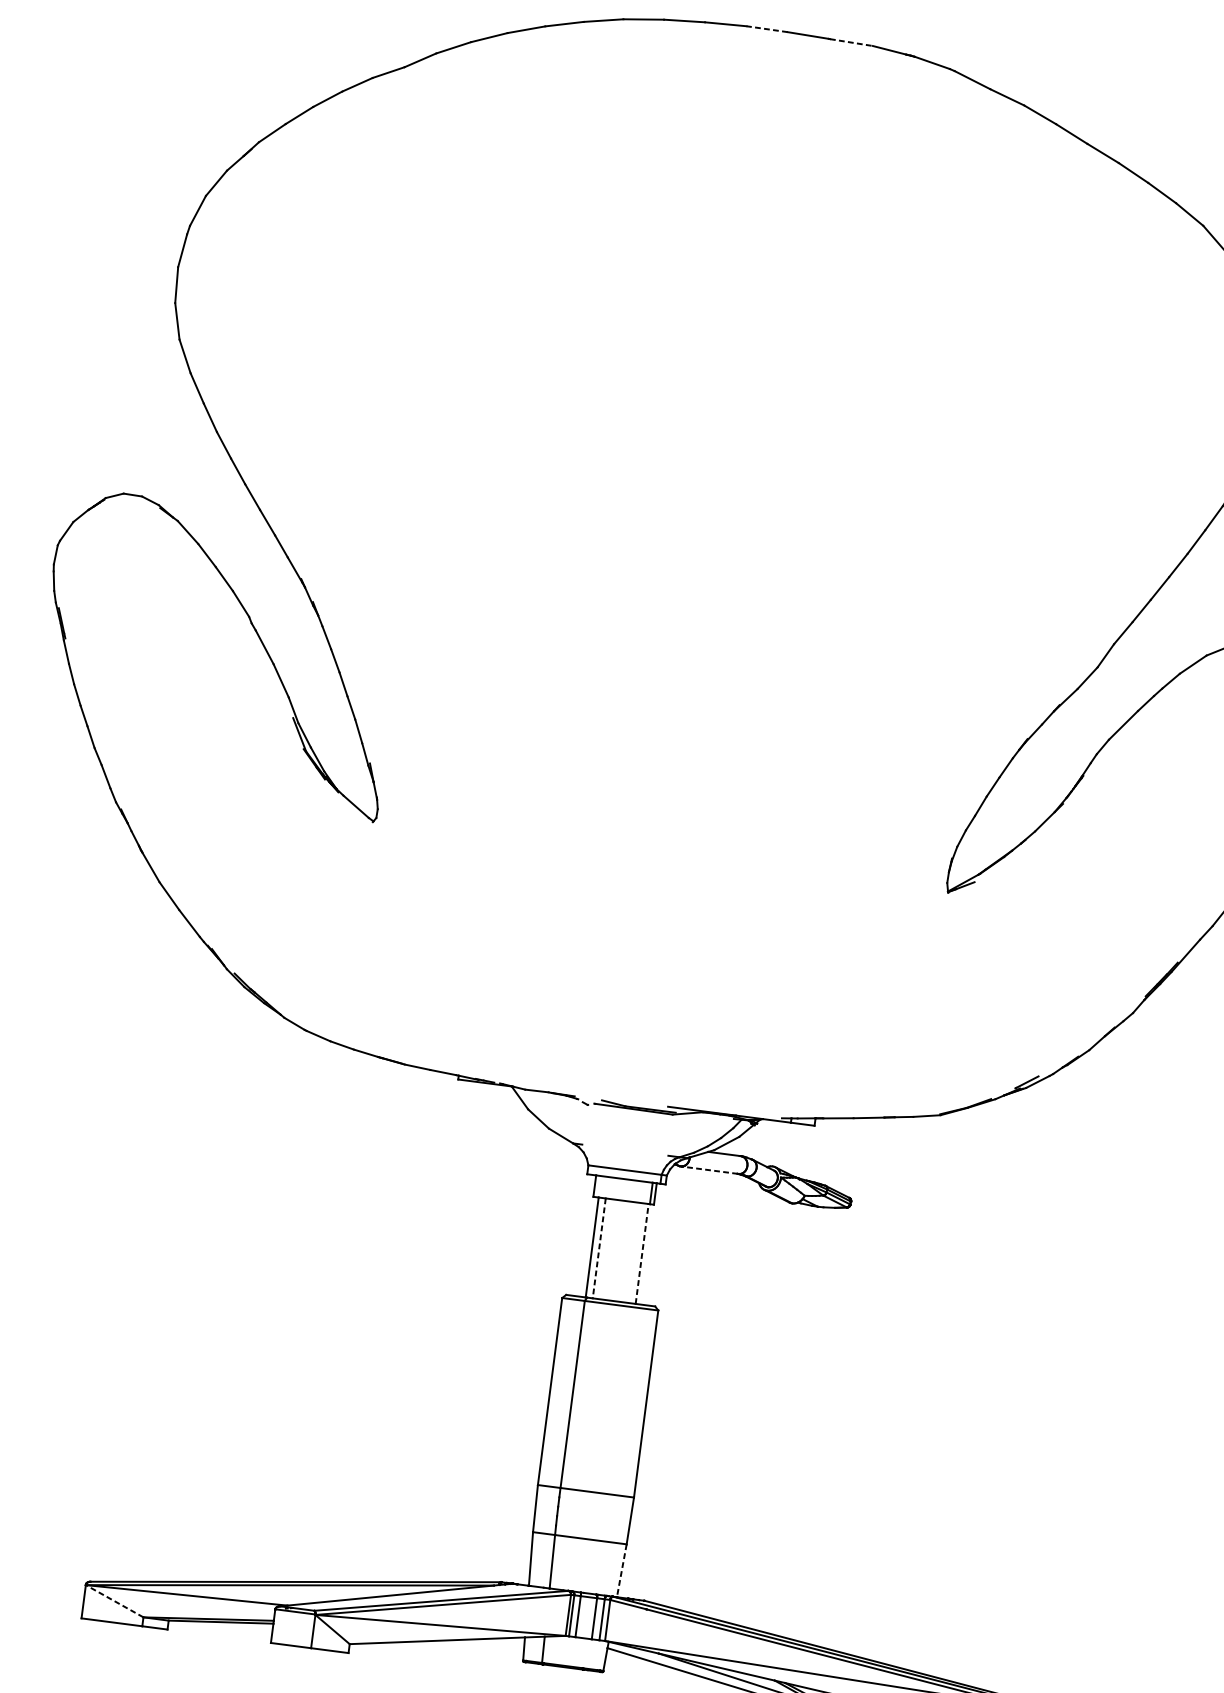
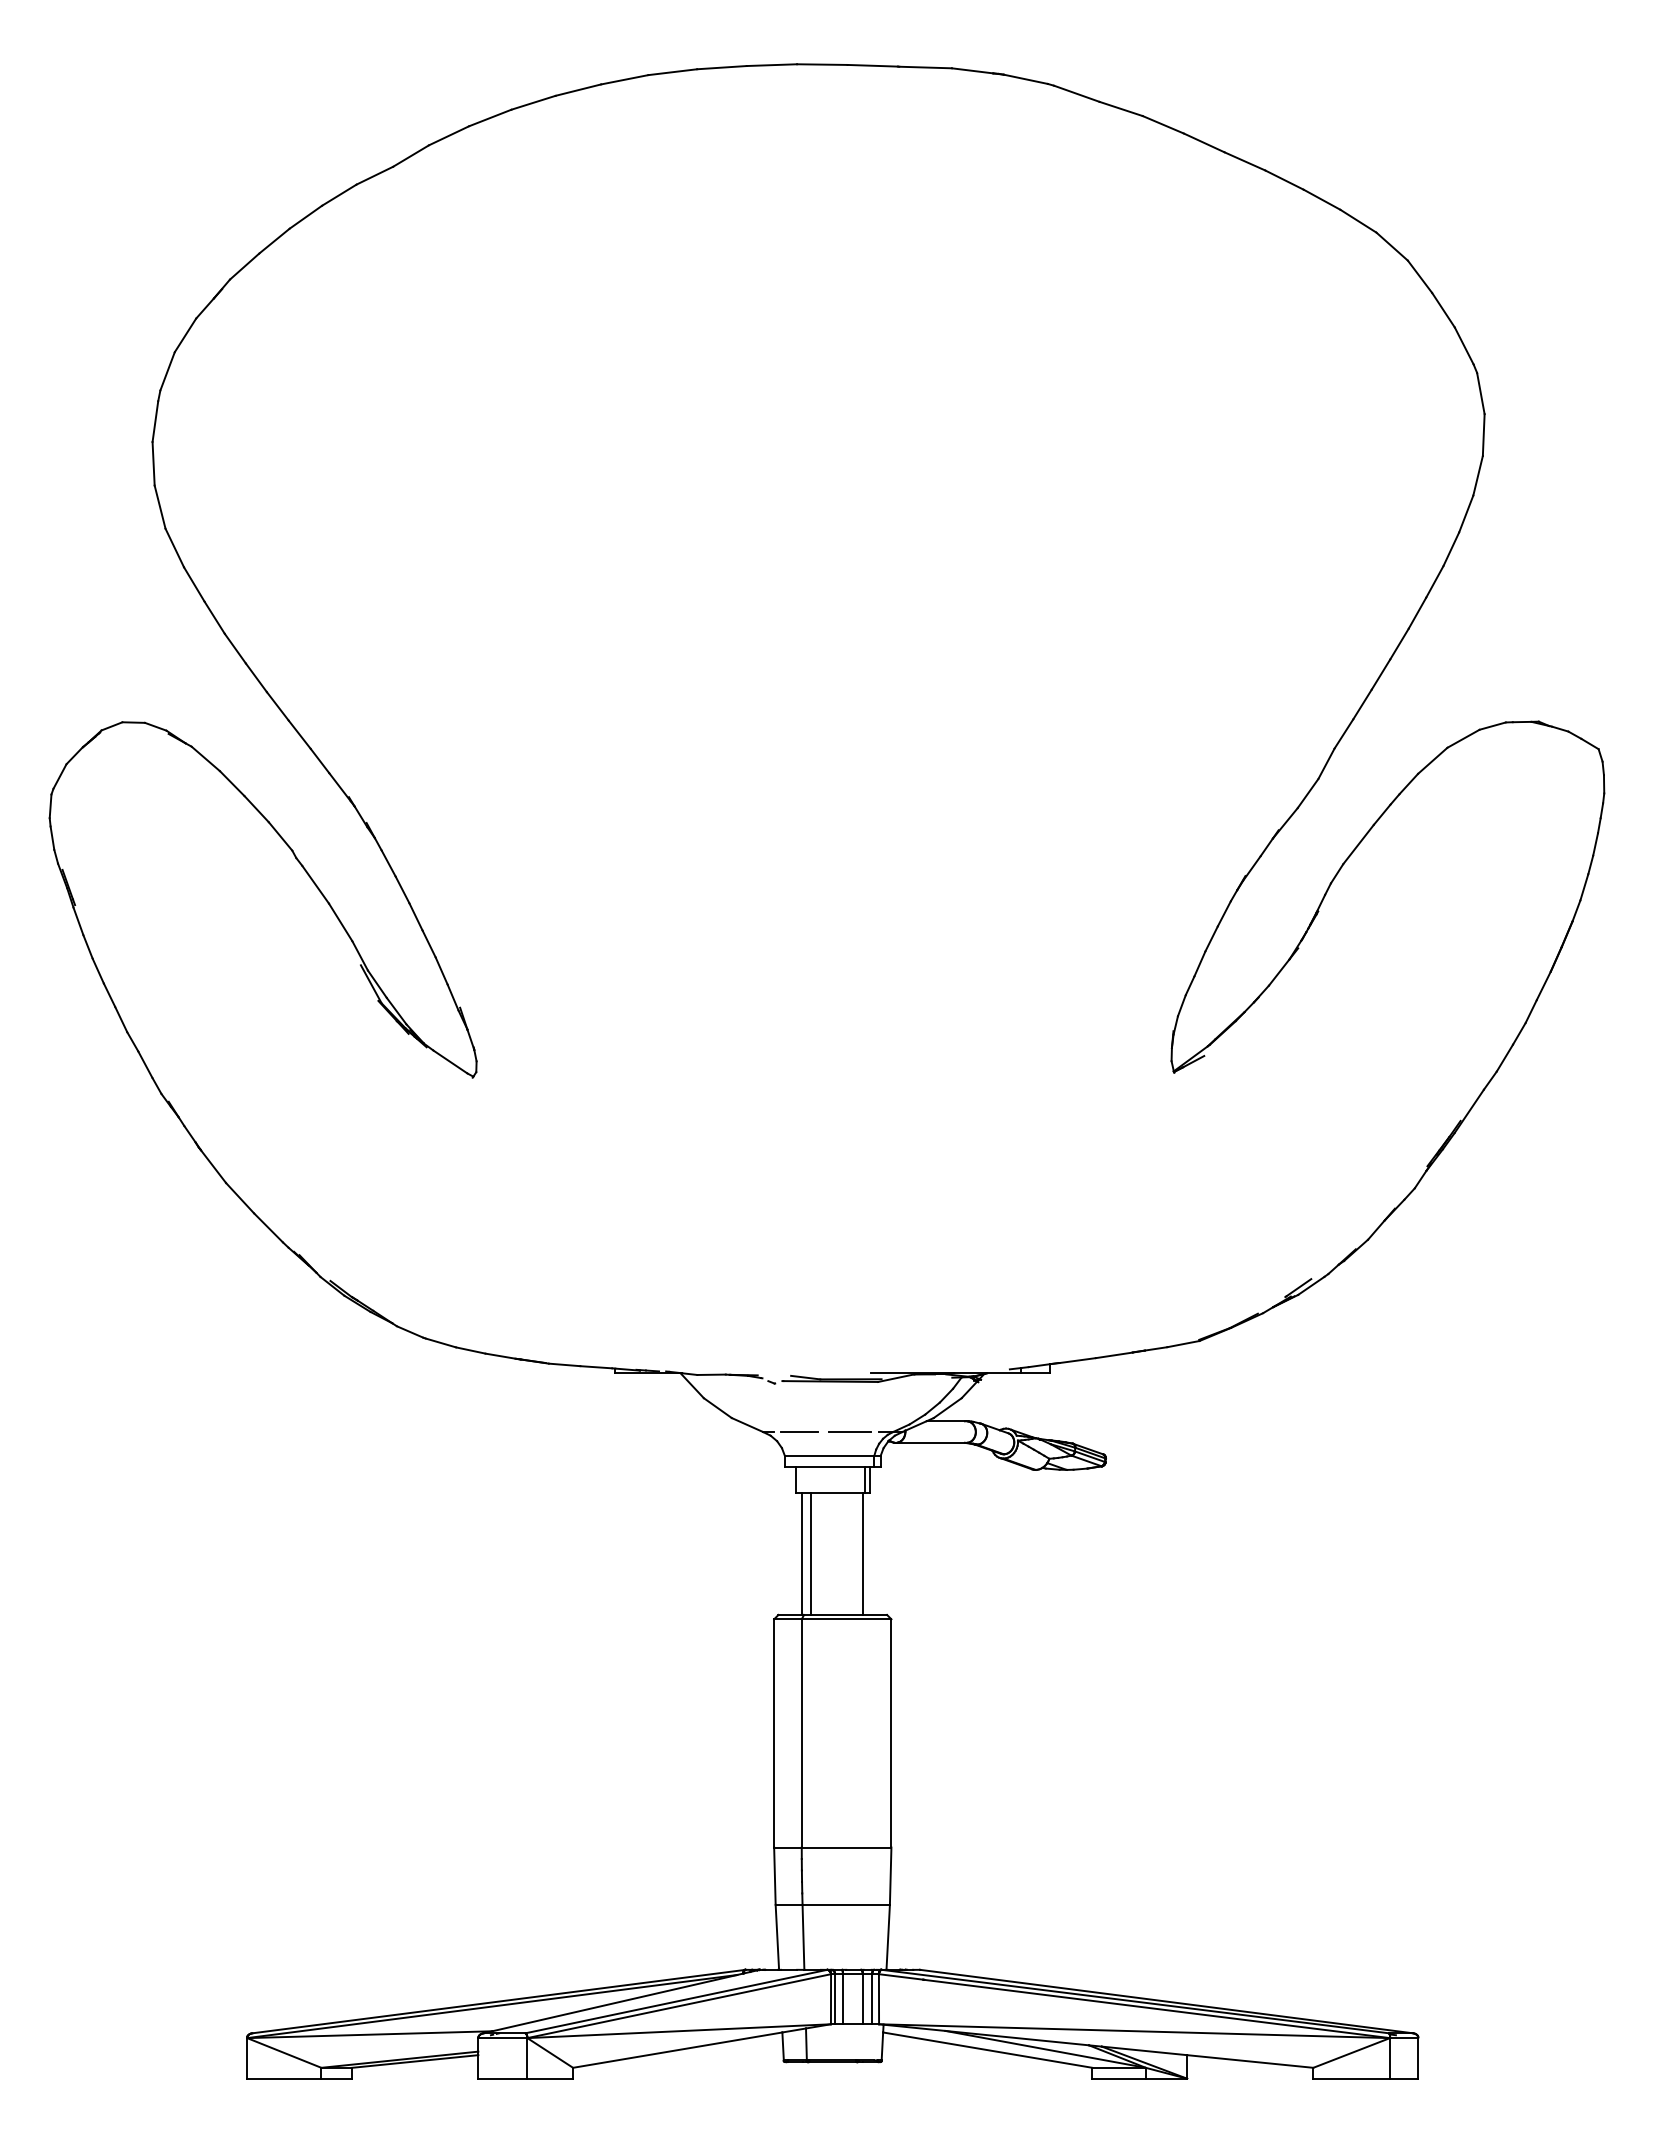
line: (766, 29) -> (821, 64), dashed -> solid
line: (852, 42) -> (926, 67), dashed -> solid
line: (602, 1147) -> (799, 1432), added
line: (643, 1152) -> (849, 1432), added
line: (709, 1169) -> (930, 1442), dashed -> solid
line: (598, 1247) -> (810, 1553), dashed -> solid
line: (642, 1253) -> (863, 1553), dashed -> solid
line: (622, 1570) -> (888, 1937), dashed -> solid
line: (114, 1600) -> (284, 2052), dashed -> solid

